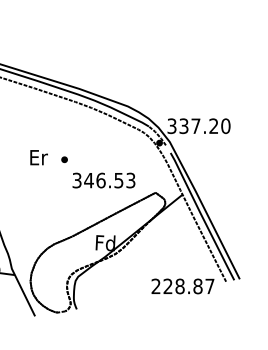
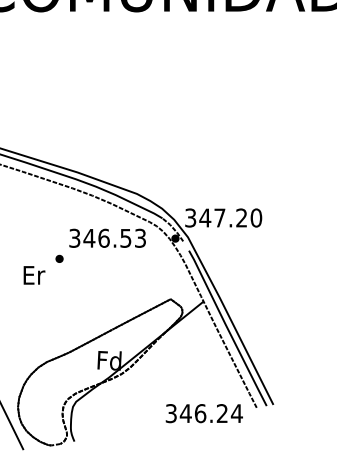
text: (184, 125) -> (205, 217), 337.20 -> 347.20
text: (39, 157) -> (34, 275), moved
text: (103, 179) -> (107, 237), moved
text: (182, 286) -> (203, 413), 228.87 -> 346.24

